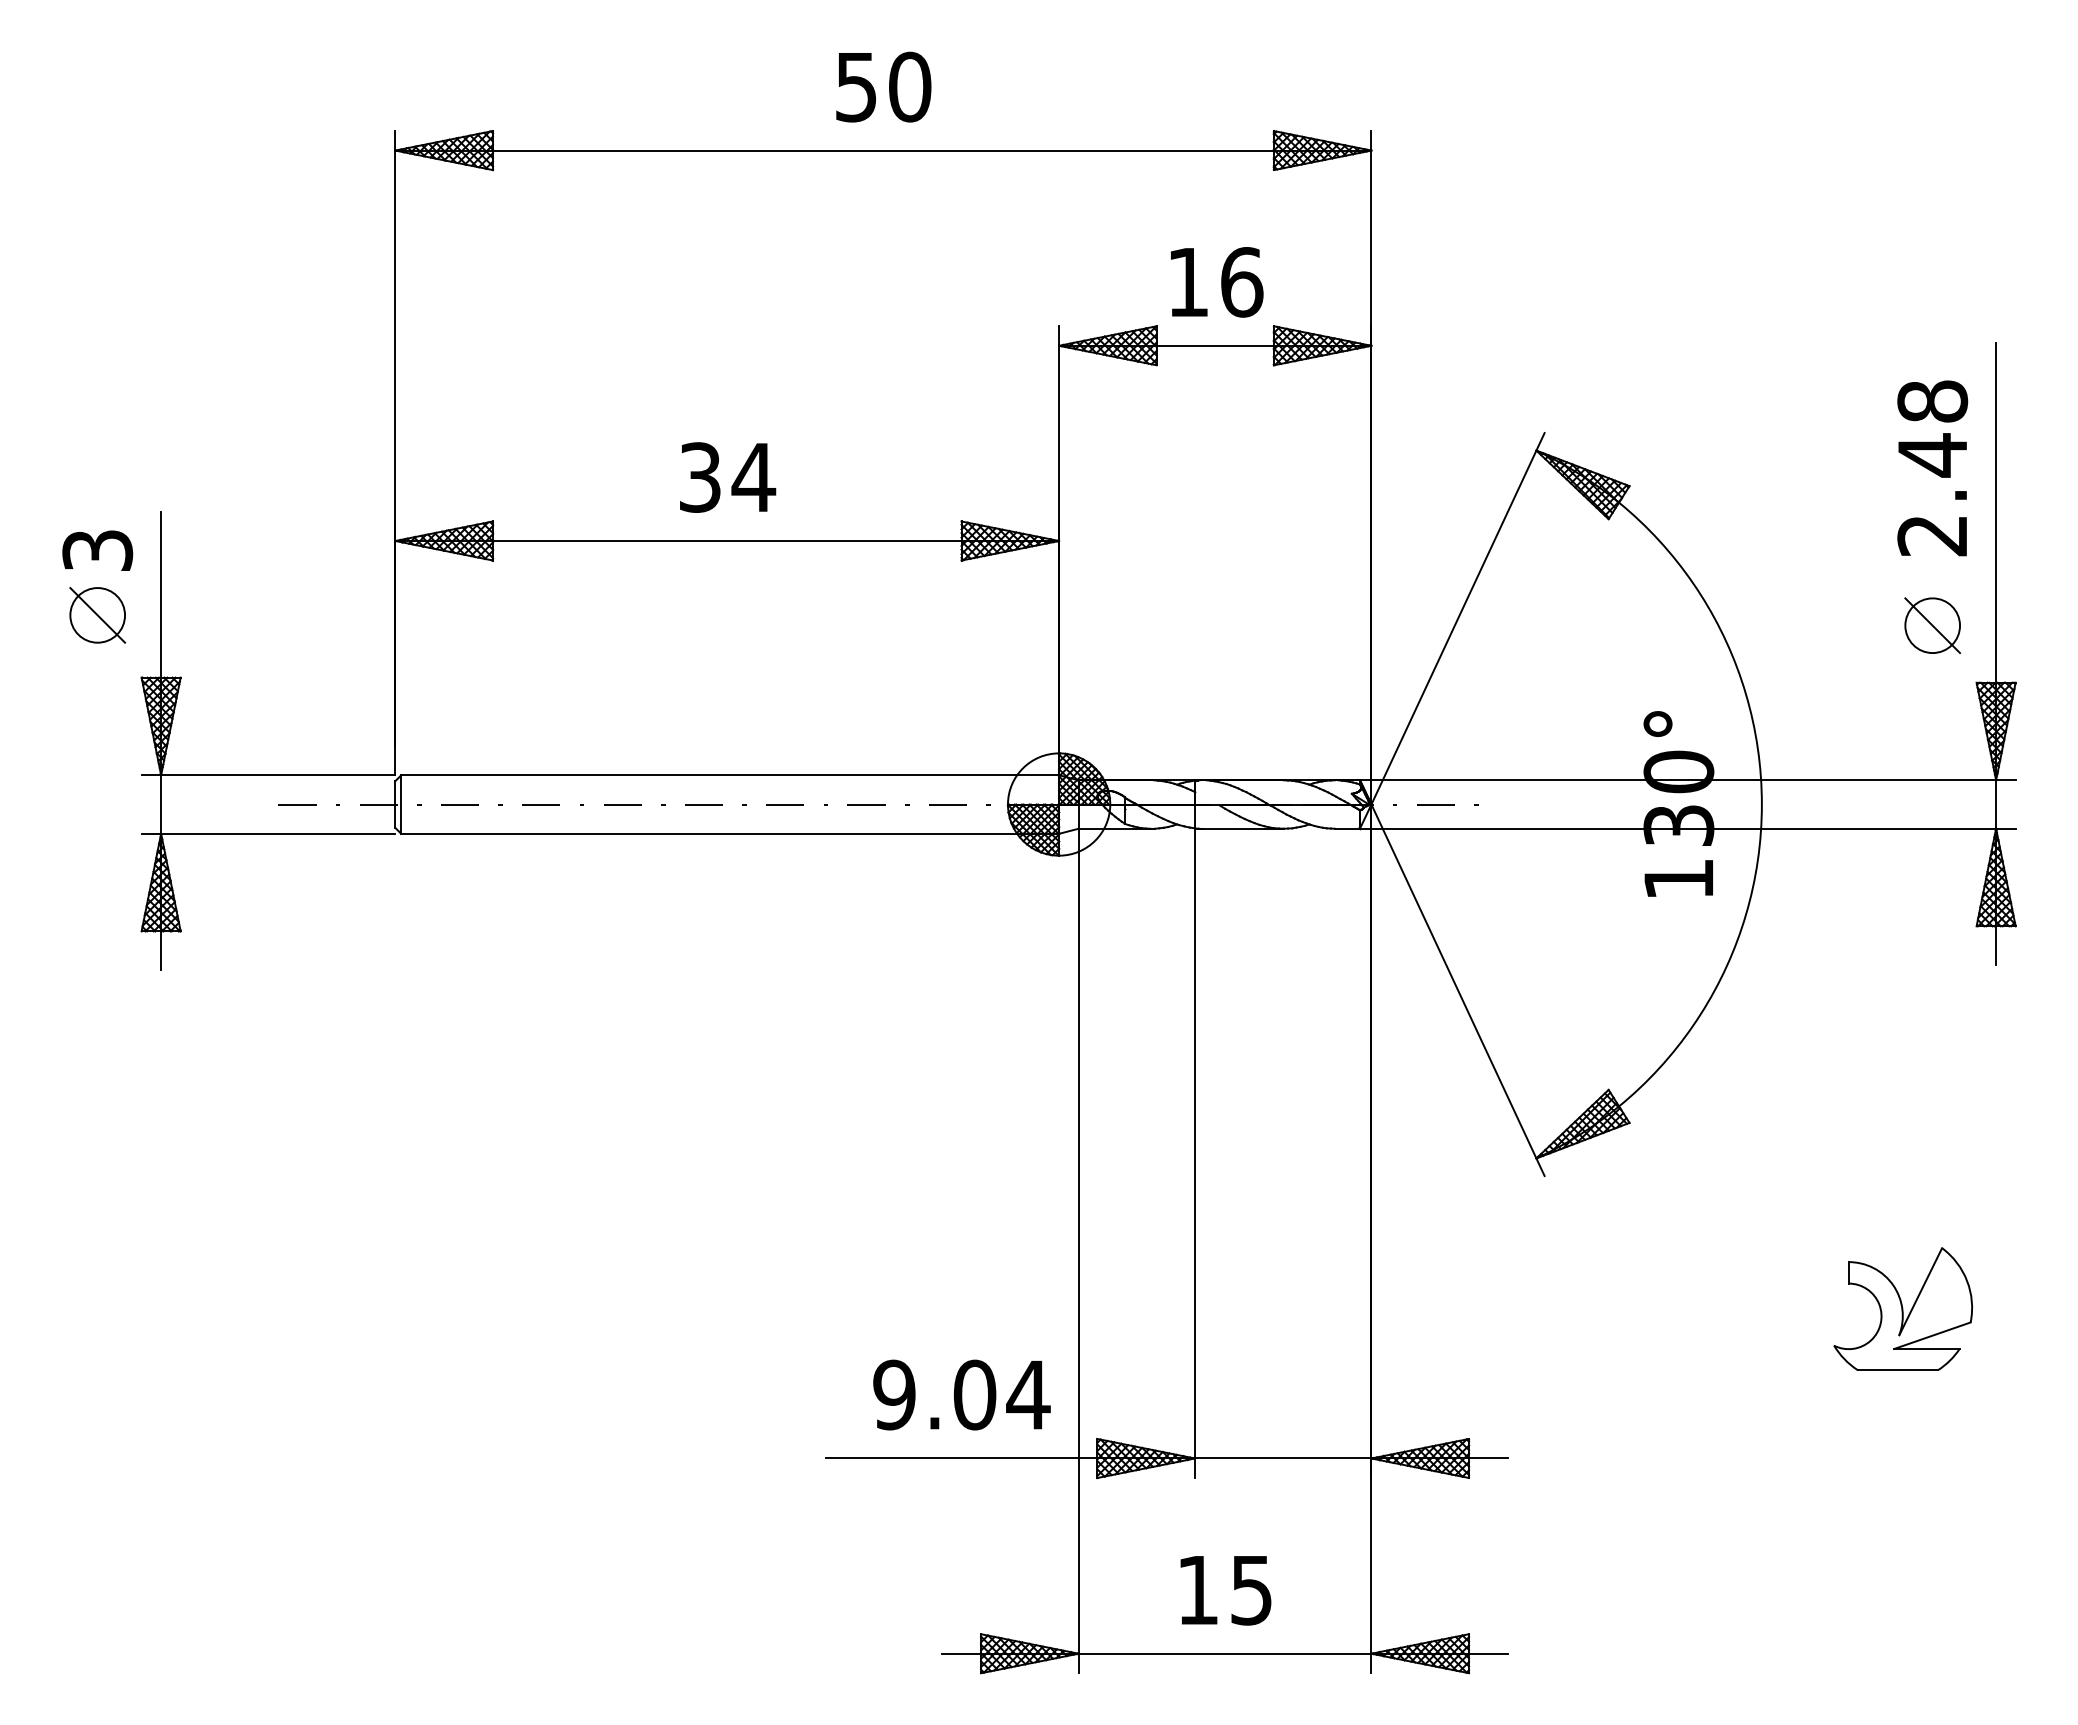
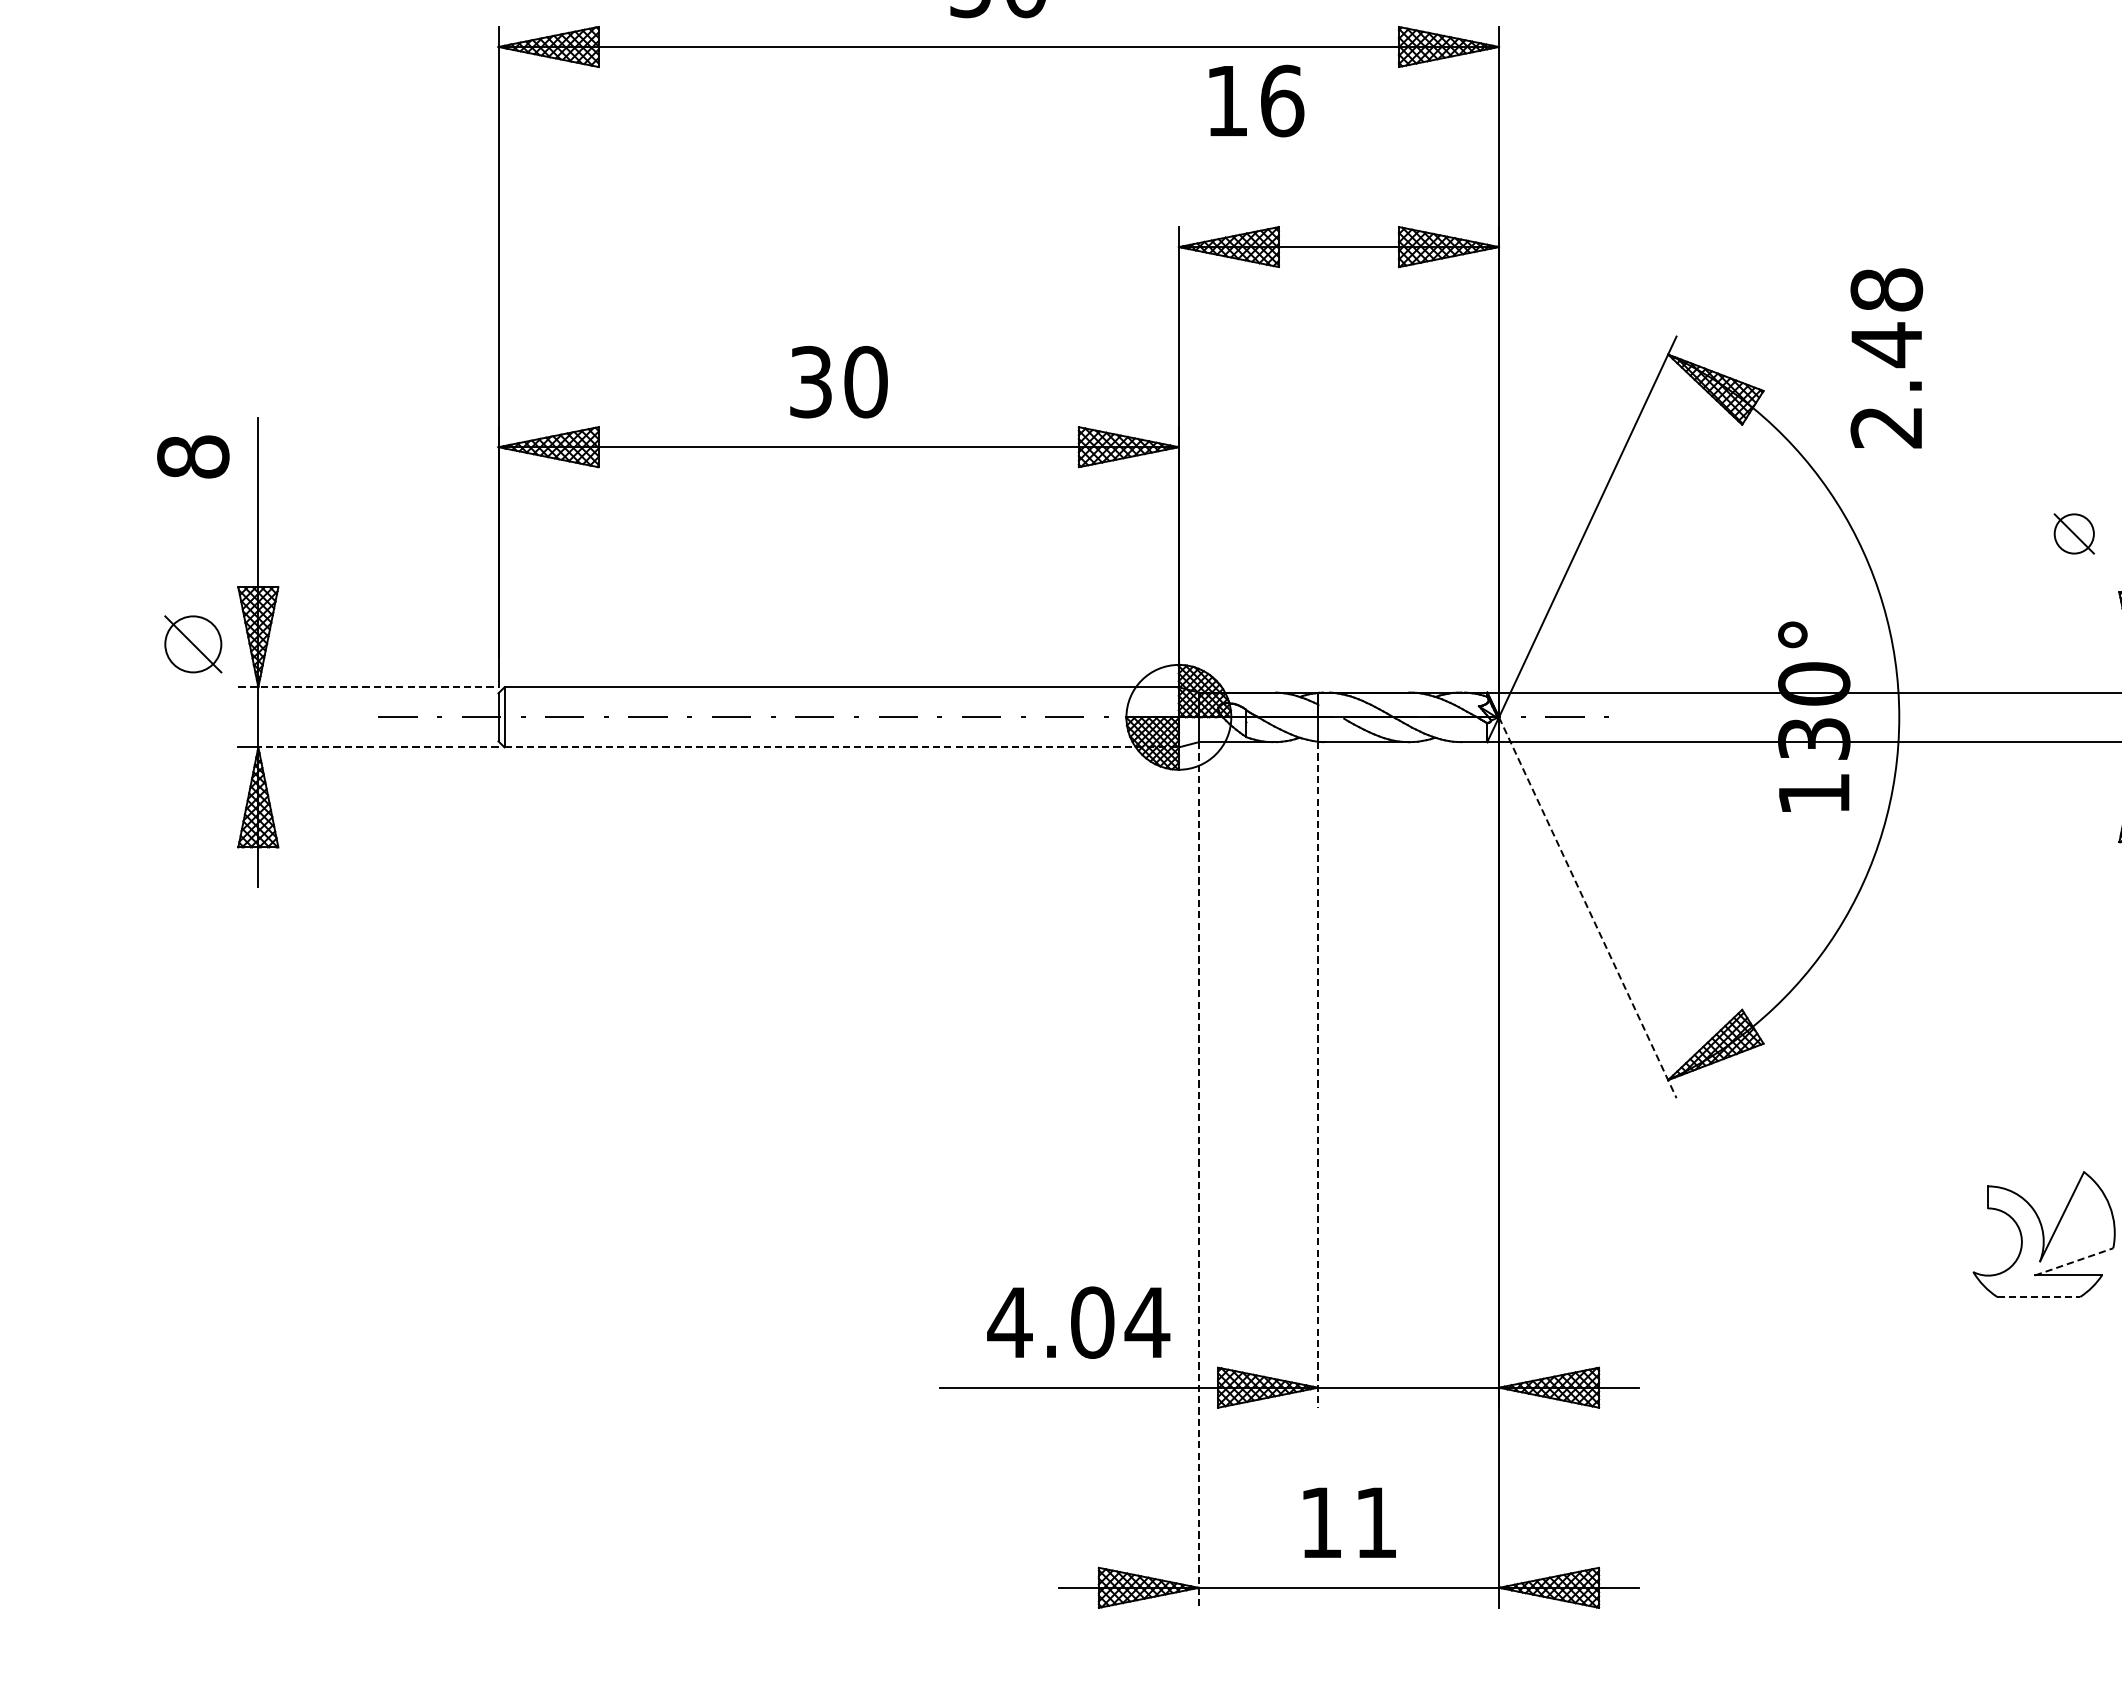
text: (1217, 282) -> (1257, 101), moved
text: (1932, 468) -> (1886, 358), moved
text: (753, 477) -> (865, 382), 34 -> 30
text: (97, 550) -> (193, 456), 3 -> 8
part: (97, 615) -> (193, 644), moved
part: (1932, 625) -> (2074, 533), size x0.7
line: (268, 775) -> (368, 687), solid -> dashed
line: (277, 833) -> (377, 747), solid -> dashed
line: (730, 833) -> (842, 747), solid -> dashed
line: (1458, 990) -> (1588, 907), solid -> dashed
line: (1194, 1153) -> (1317, 1075), solid -> dashed
line: (1078, 1251) -> (1198, 1175), solid -> dashed
line: (1932, 1335) -> (2074, 1261), solid -> dashed
line: (1898, 1370) -> (2039, 1297), solid -> dashed
text: (894, 1394) -> (1010, 1322), 9.04 -> 4.04
text: (1251, 1590) -> (1376, 1523), 15 -> 11

